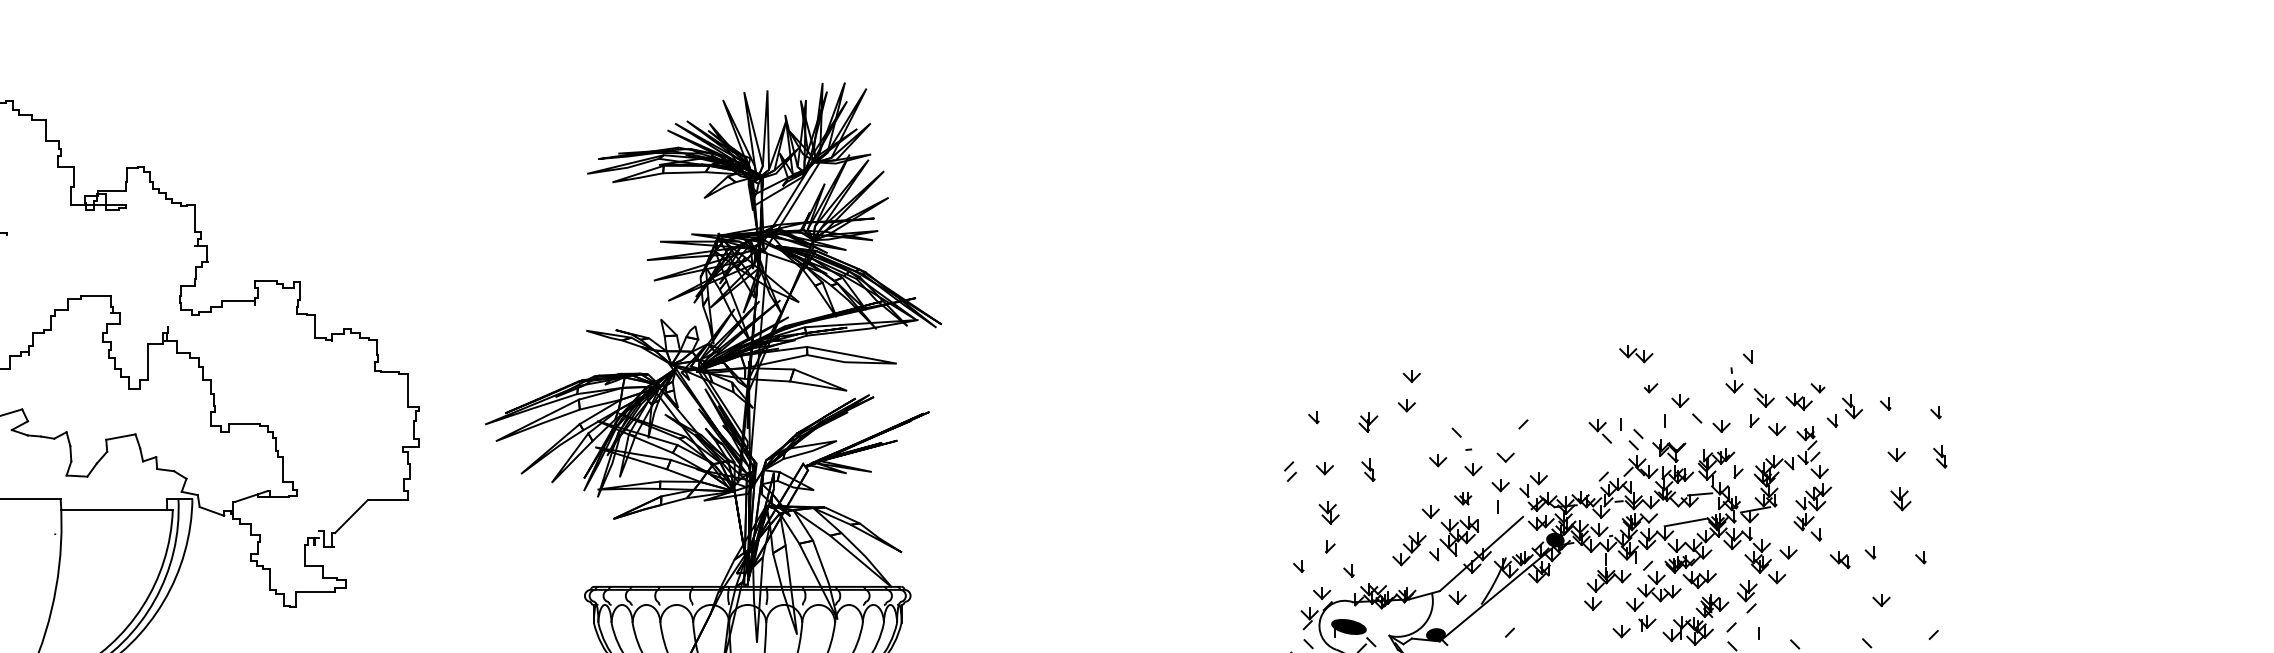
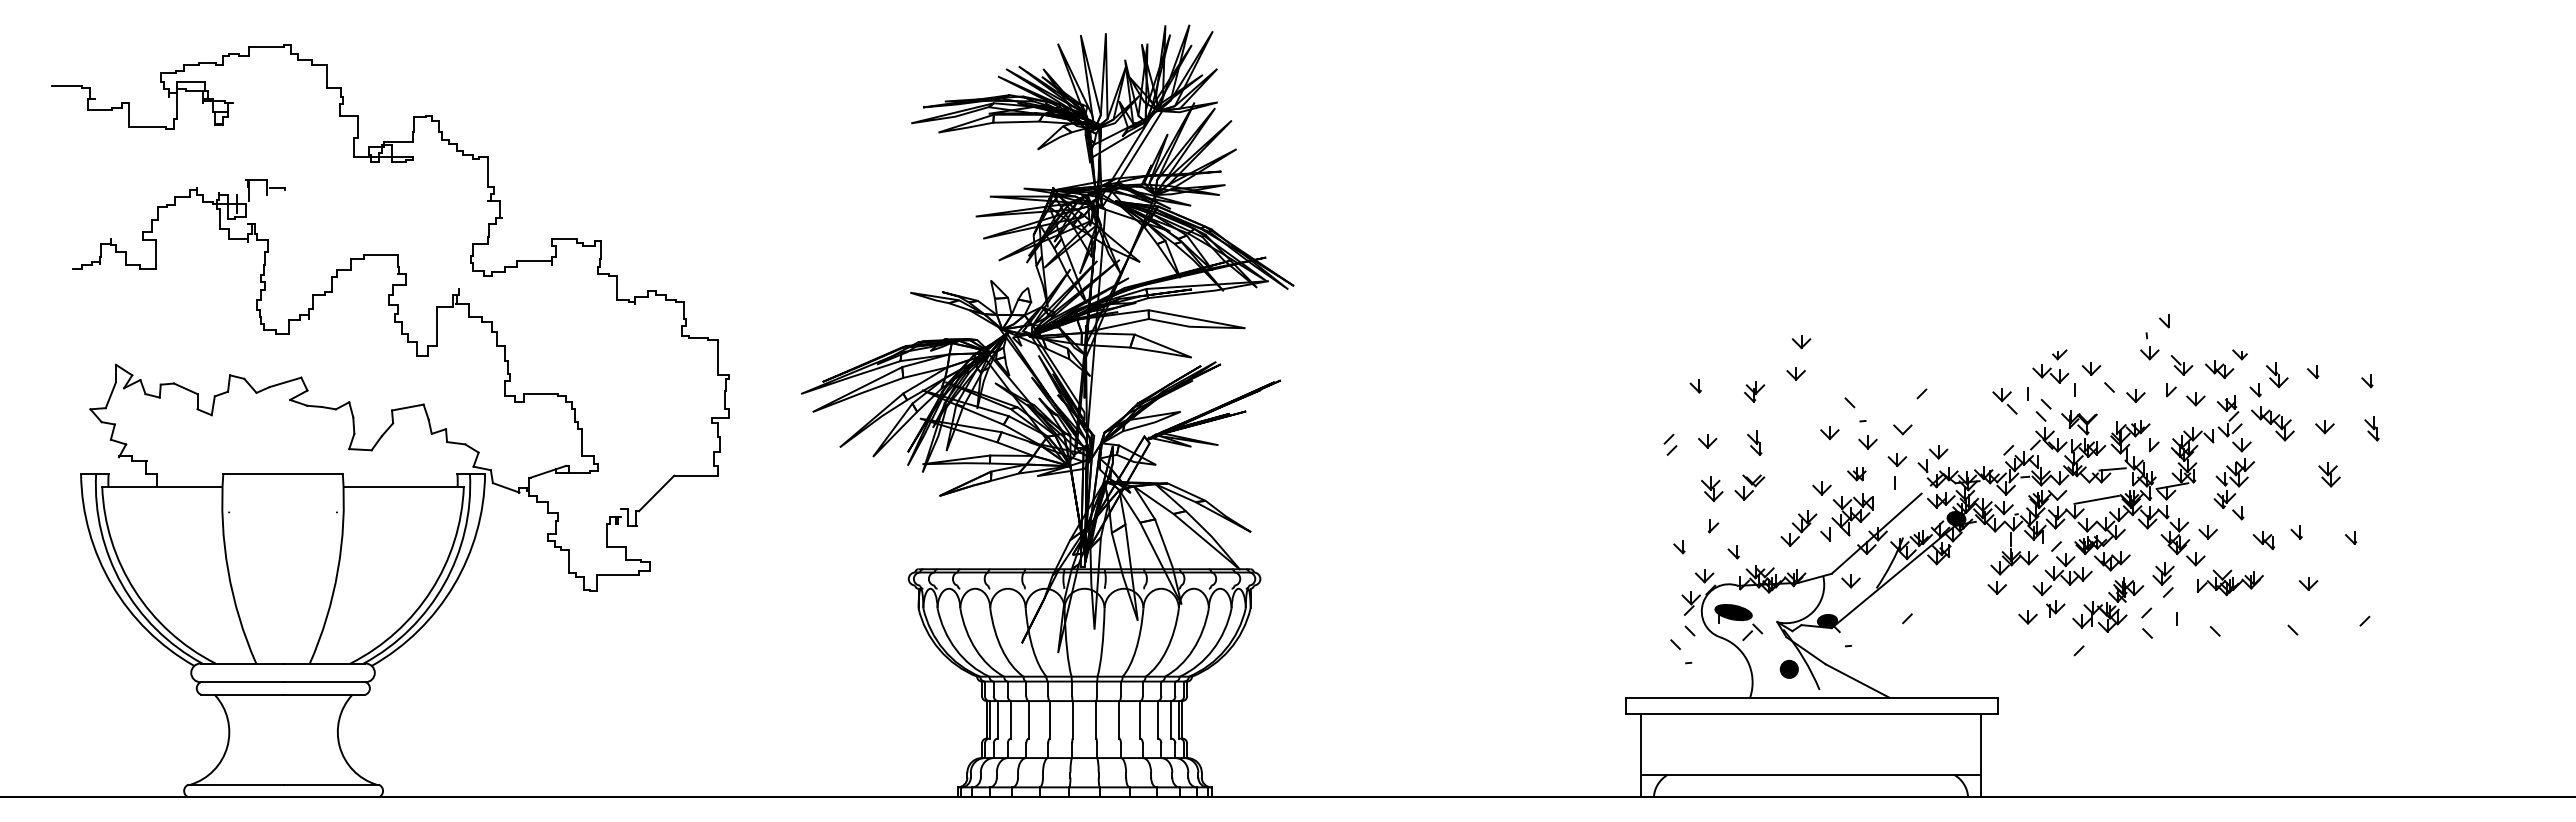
part: (1635, 353) -> (2050, 373), moved
part: (1848, 451) -> (2272, 423), added
part: (1363, 511) -> (1749, 487), added
part: (1808, 599) -> (2229, 582), added

